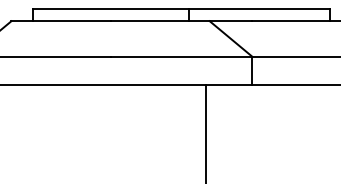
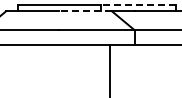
line: (259, 8) -> (138, 4), solid -> dashed
line: (158, 21) -> (84, 11), solid -> dashed

